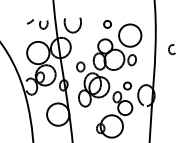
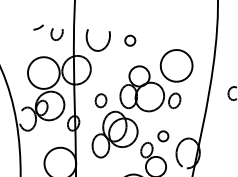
circle: (107, 24) -> (130, 40), moved

